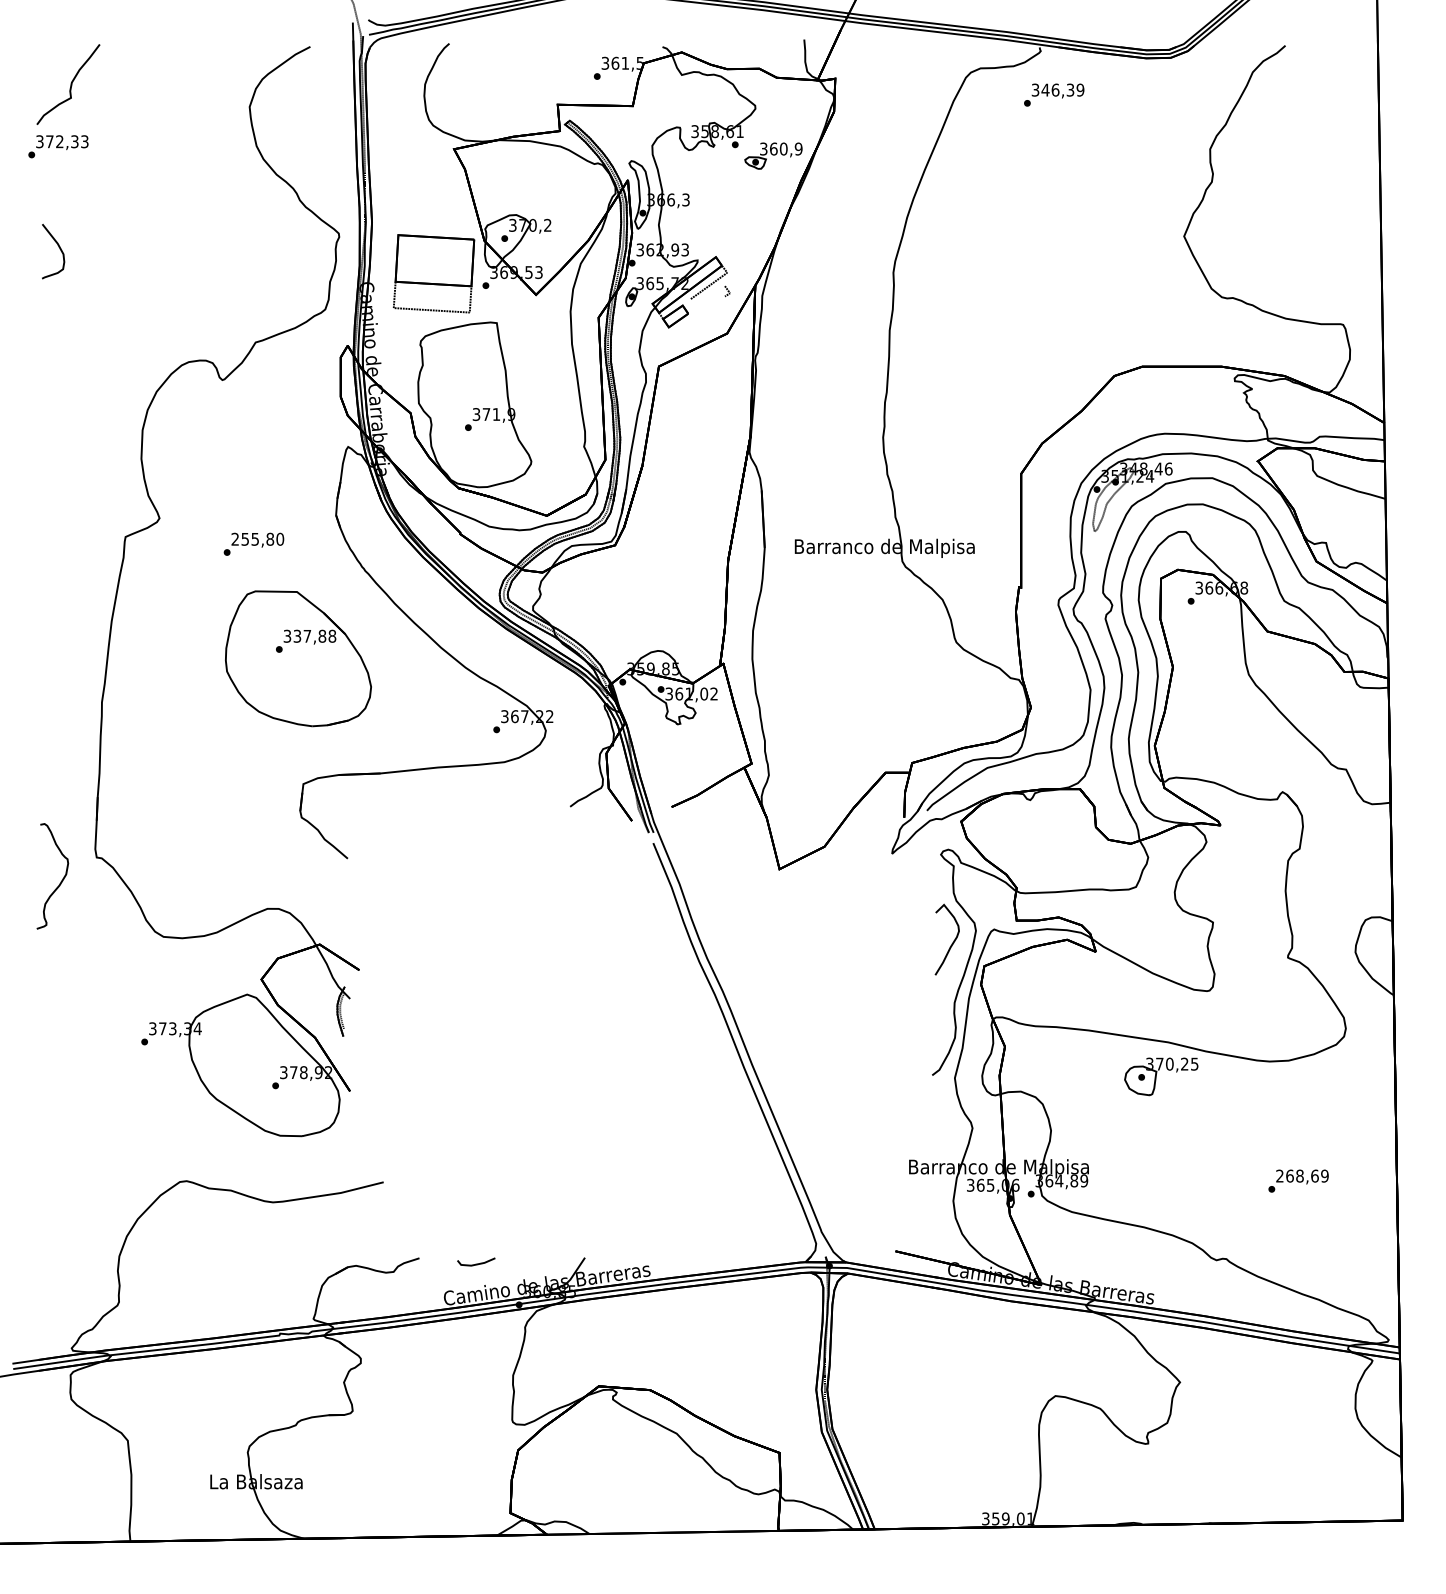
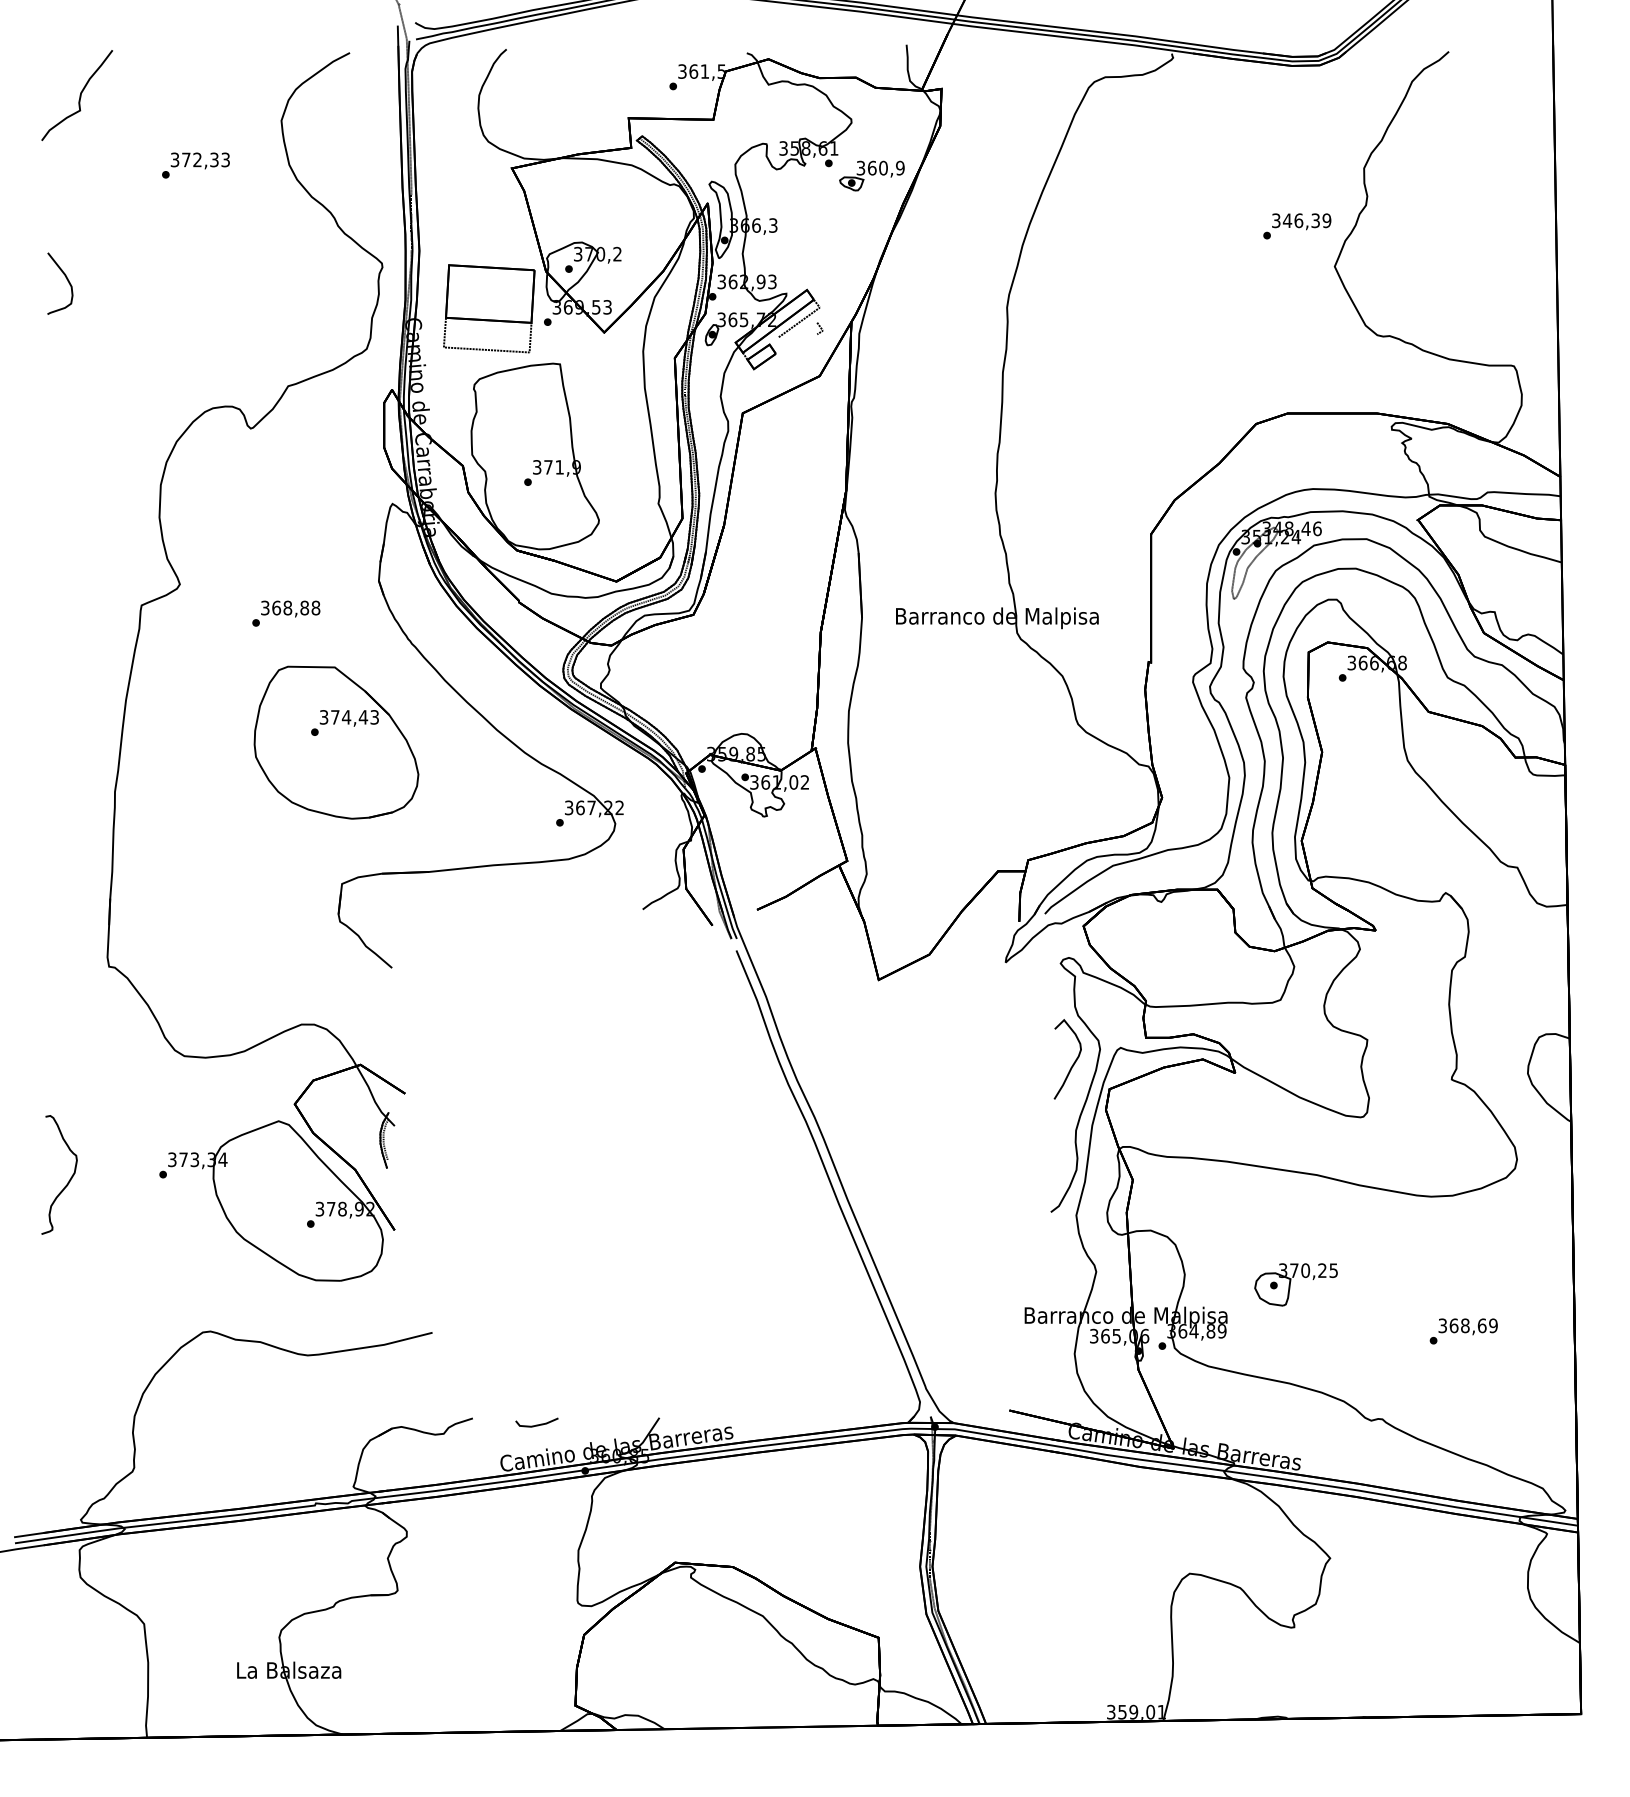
text: (1054, 95) -> (1297, 226), moved
text: (58, 146) -> (195, 165), moved
text: (257, 538) -> (290, 607), 255,80 -> 368,88
text: (315, 636) -> (355, 717), 337,88 -> 374,43
part: (61, 880) -> (69, 1179), moved
part: (1160, 1076) -> (1295, 1284), moved
text: (1279, 1176) -> (1442, 1326), 268,69 -> 368,69

